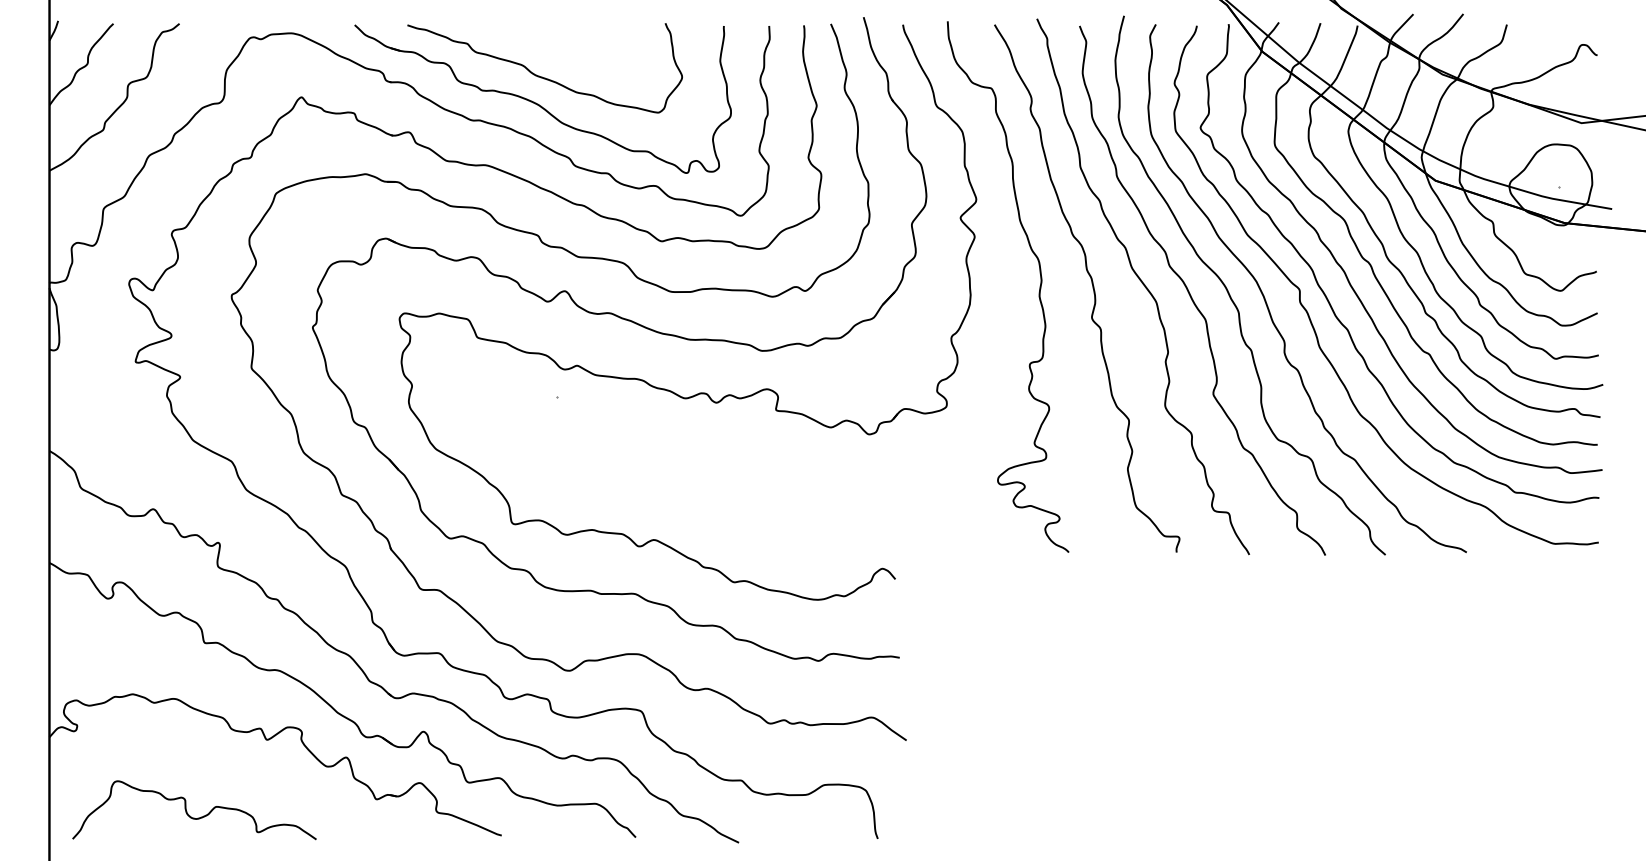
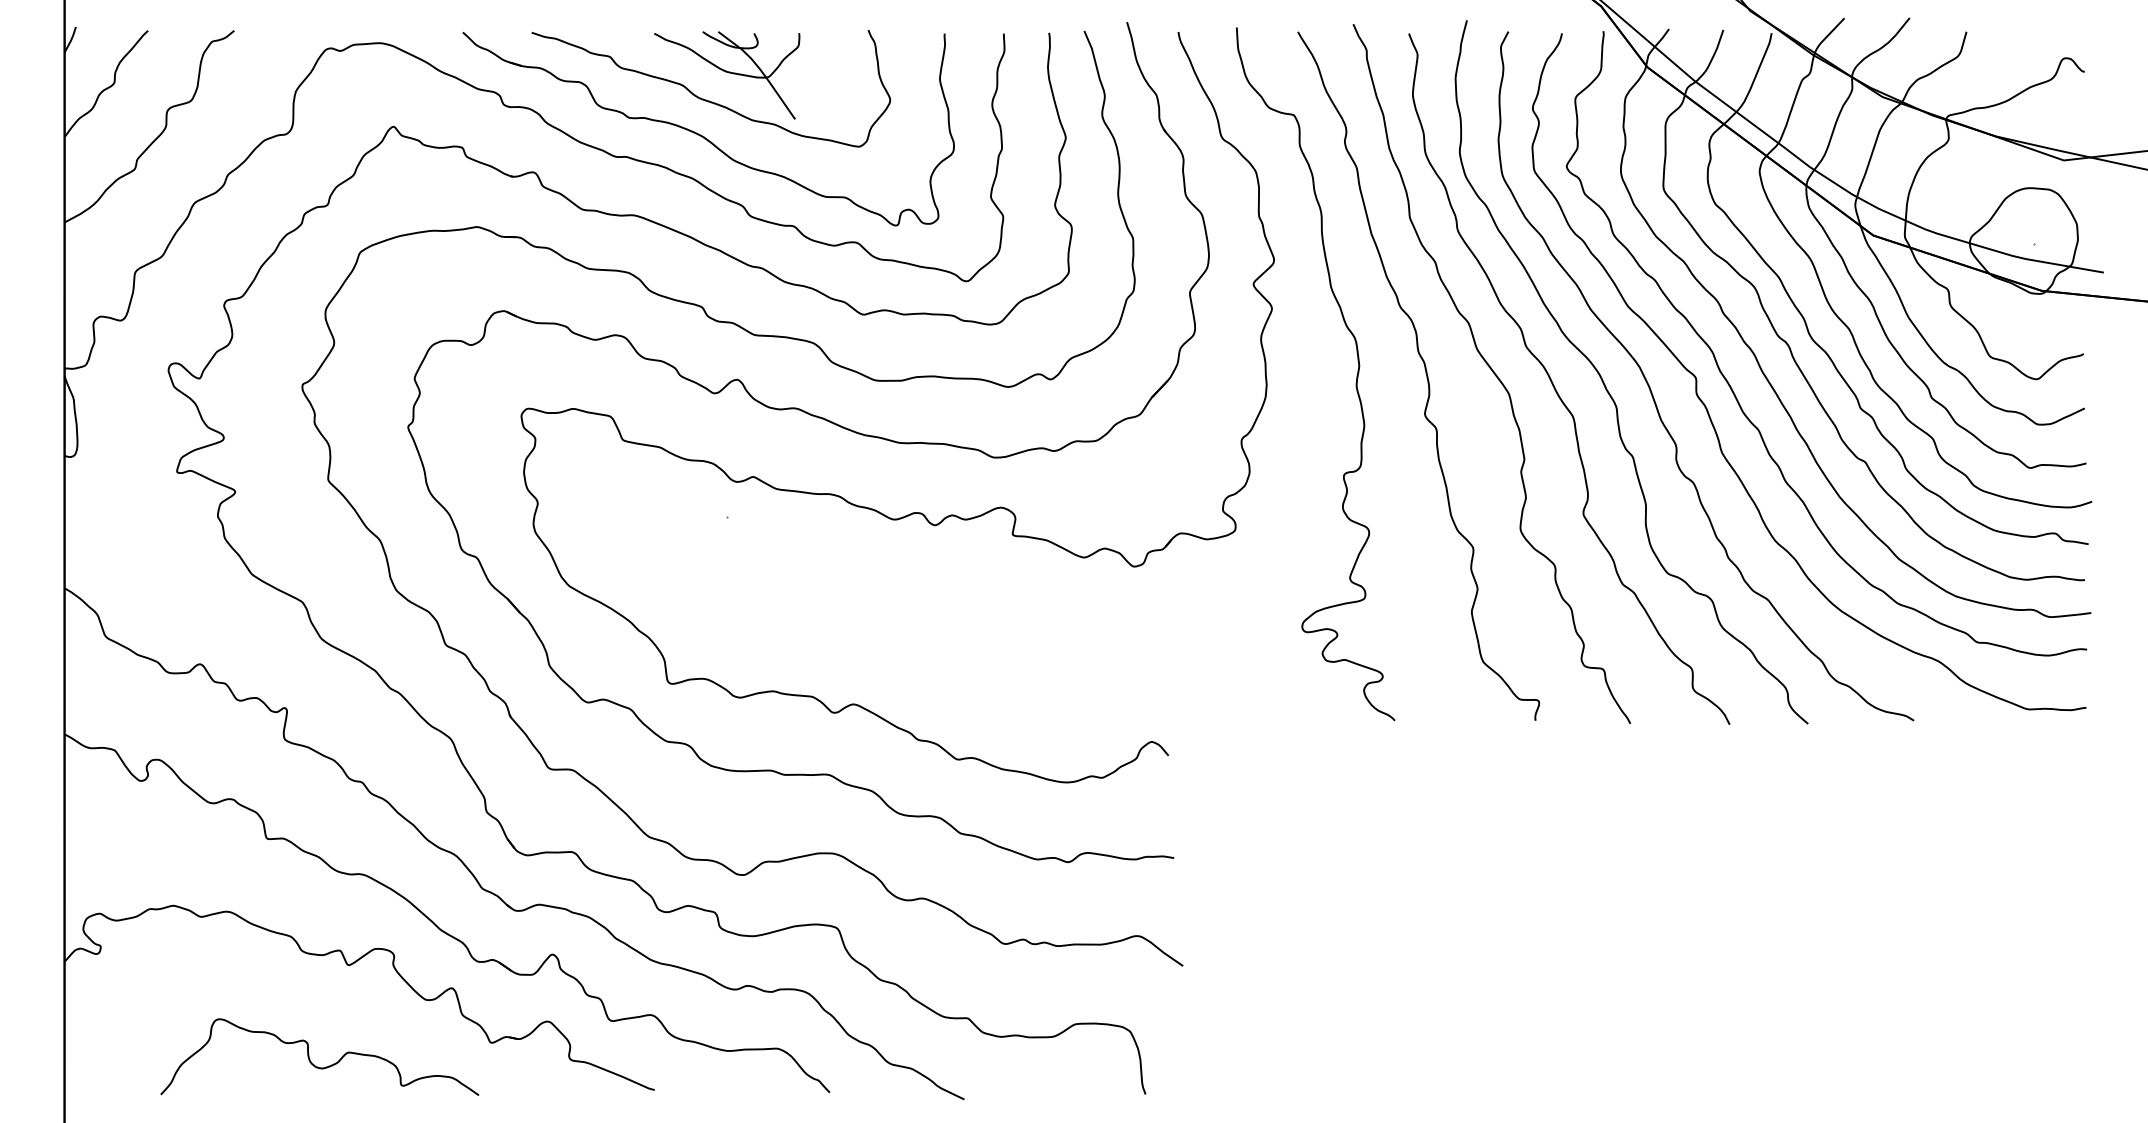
part: (557, 58) -> (727, 75), added
curve: (188, 814) -> (312, 1062), moved

